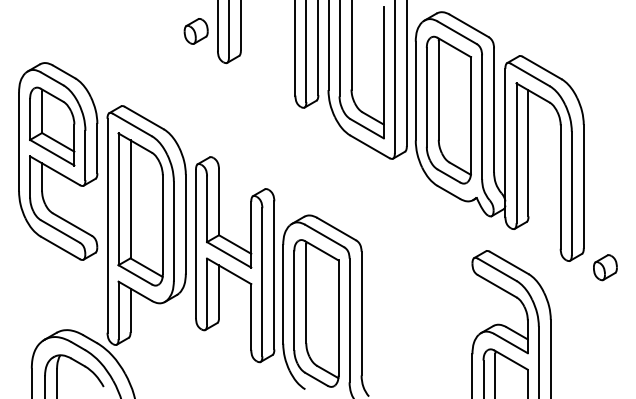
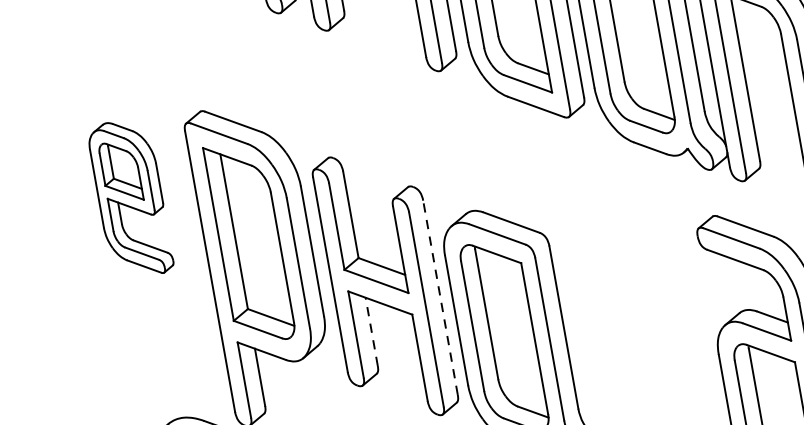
part: (58, 161) -> (130, 198), size x0.6
line: (274, 274) -> (440, 296), solid -> dashed
line: (219, 290) -> (372, 330), solid -> dashed

